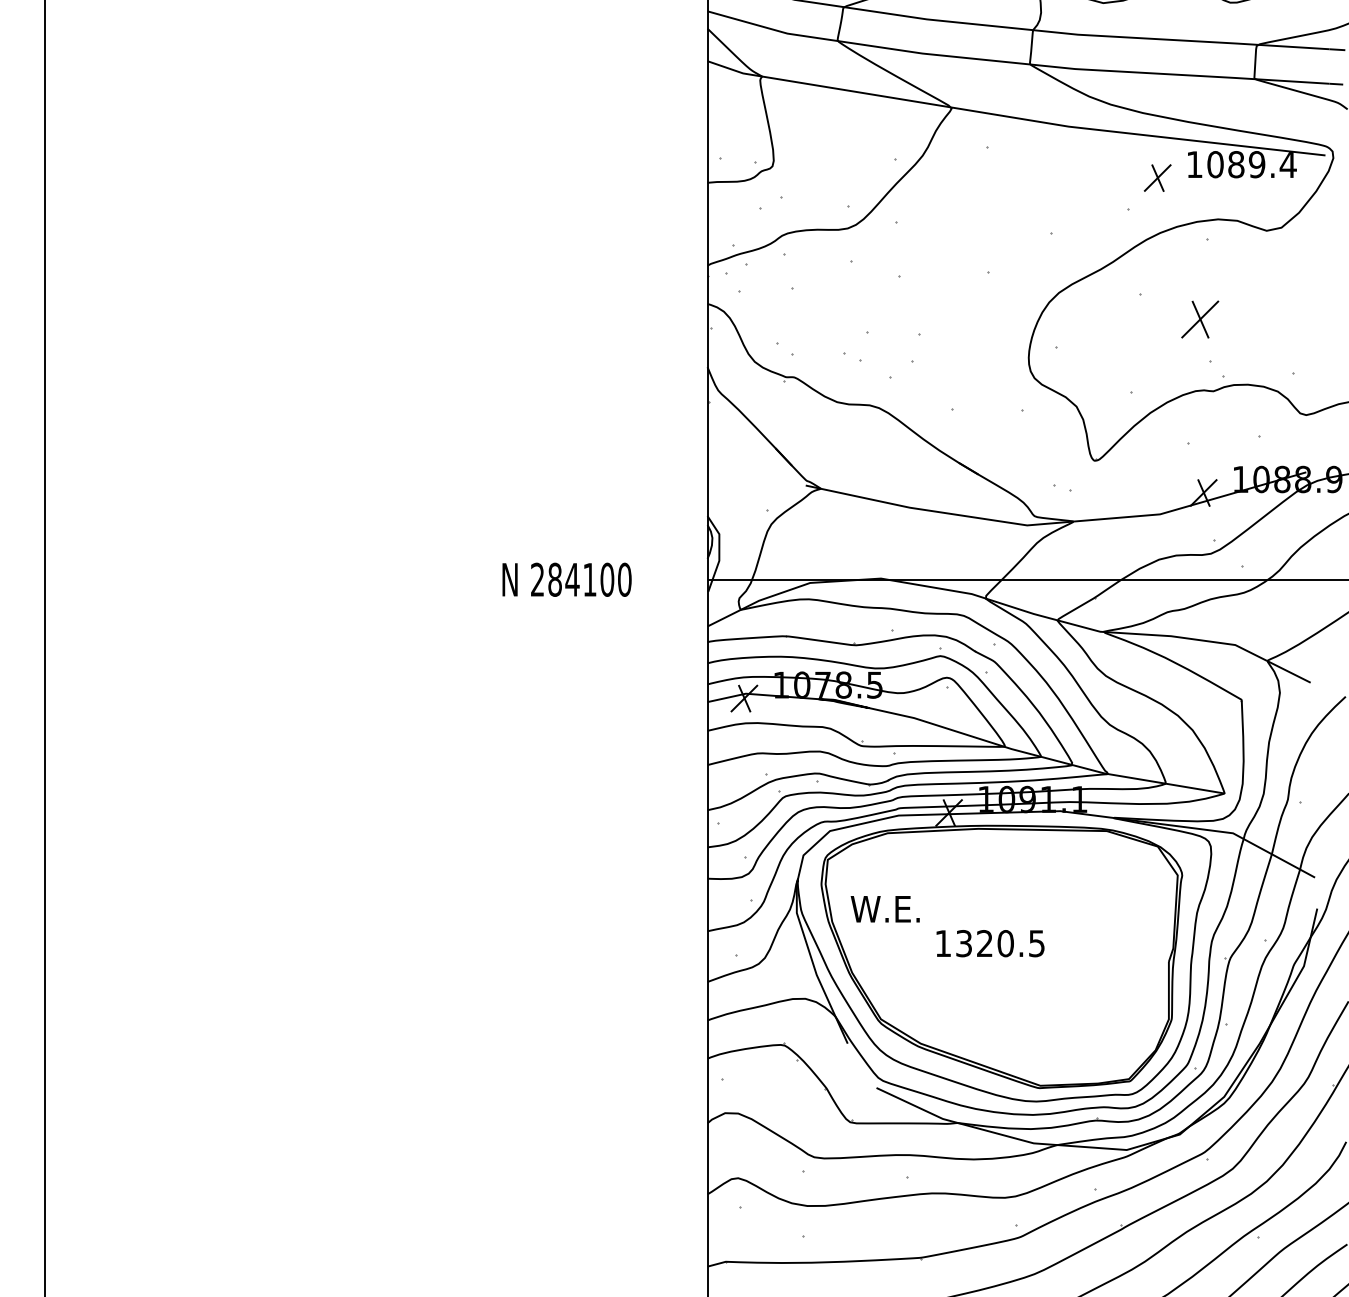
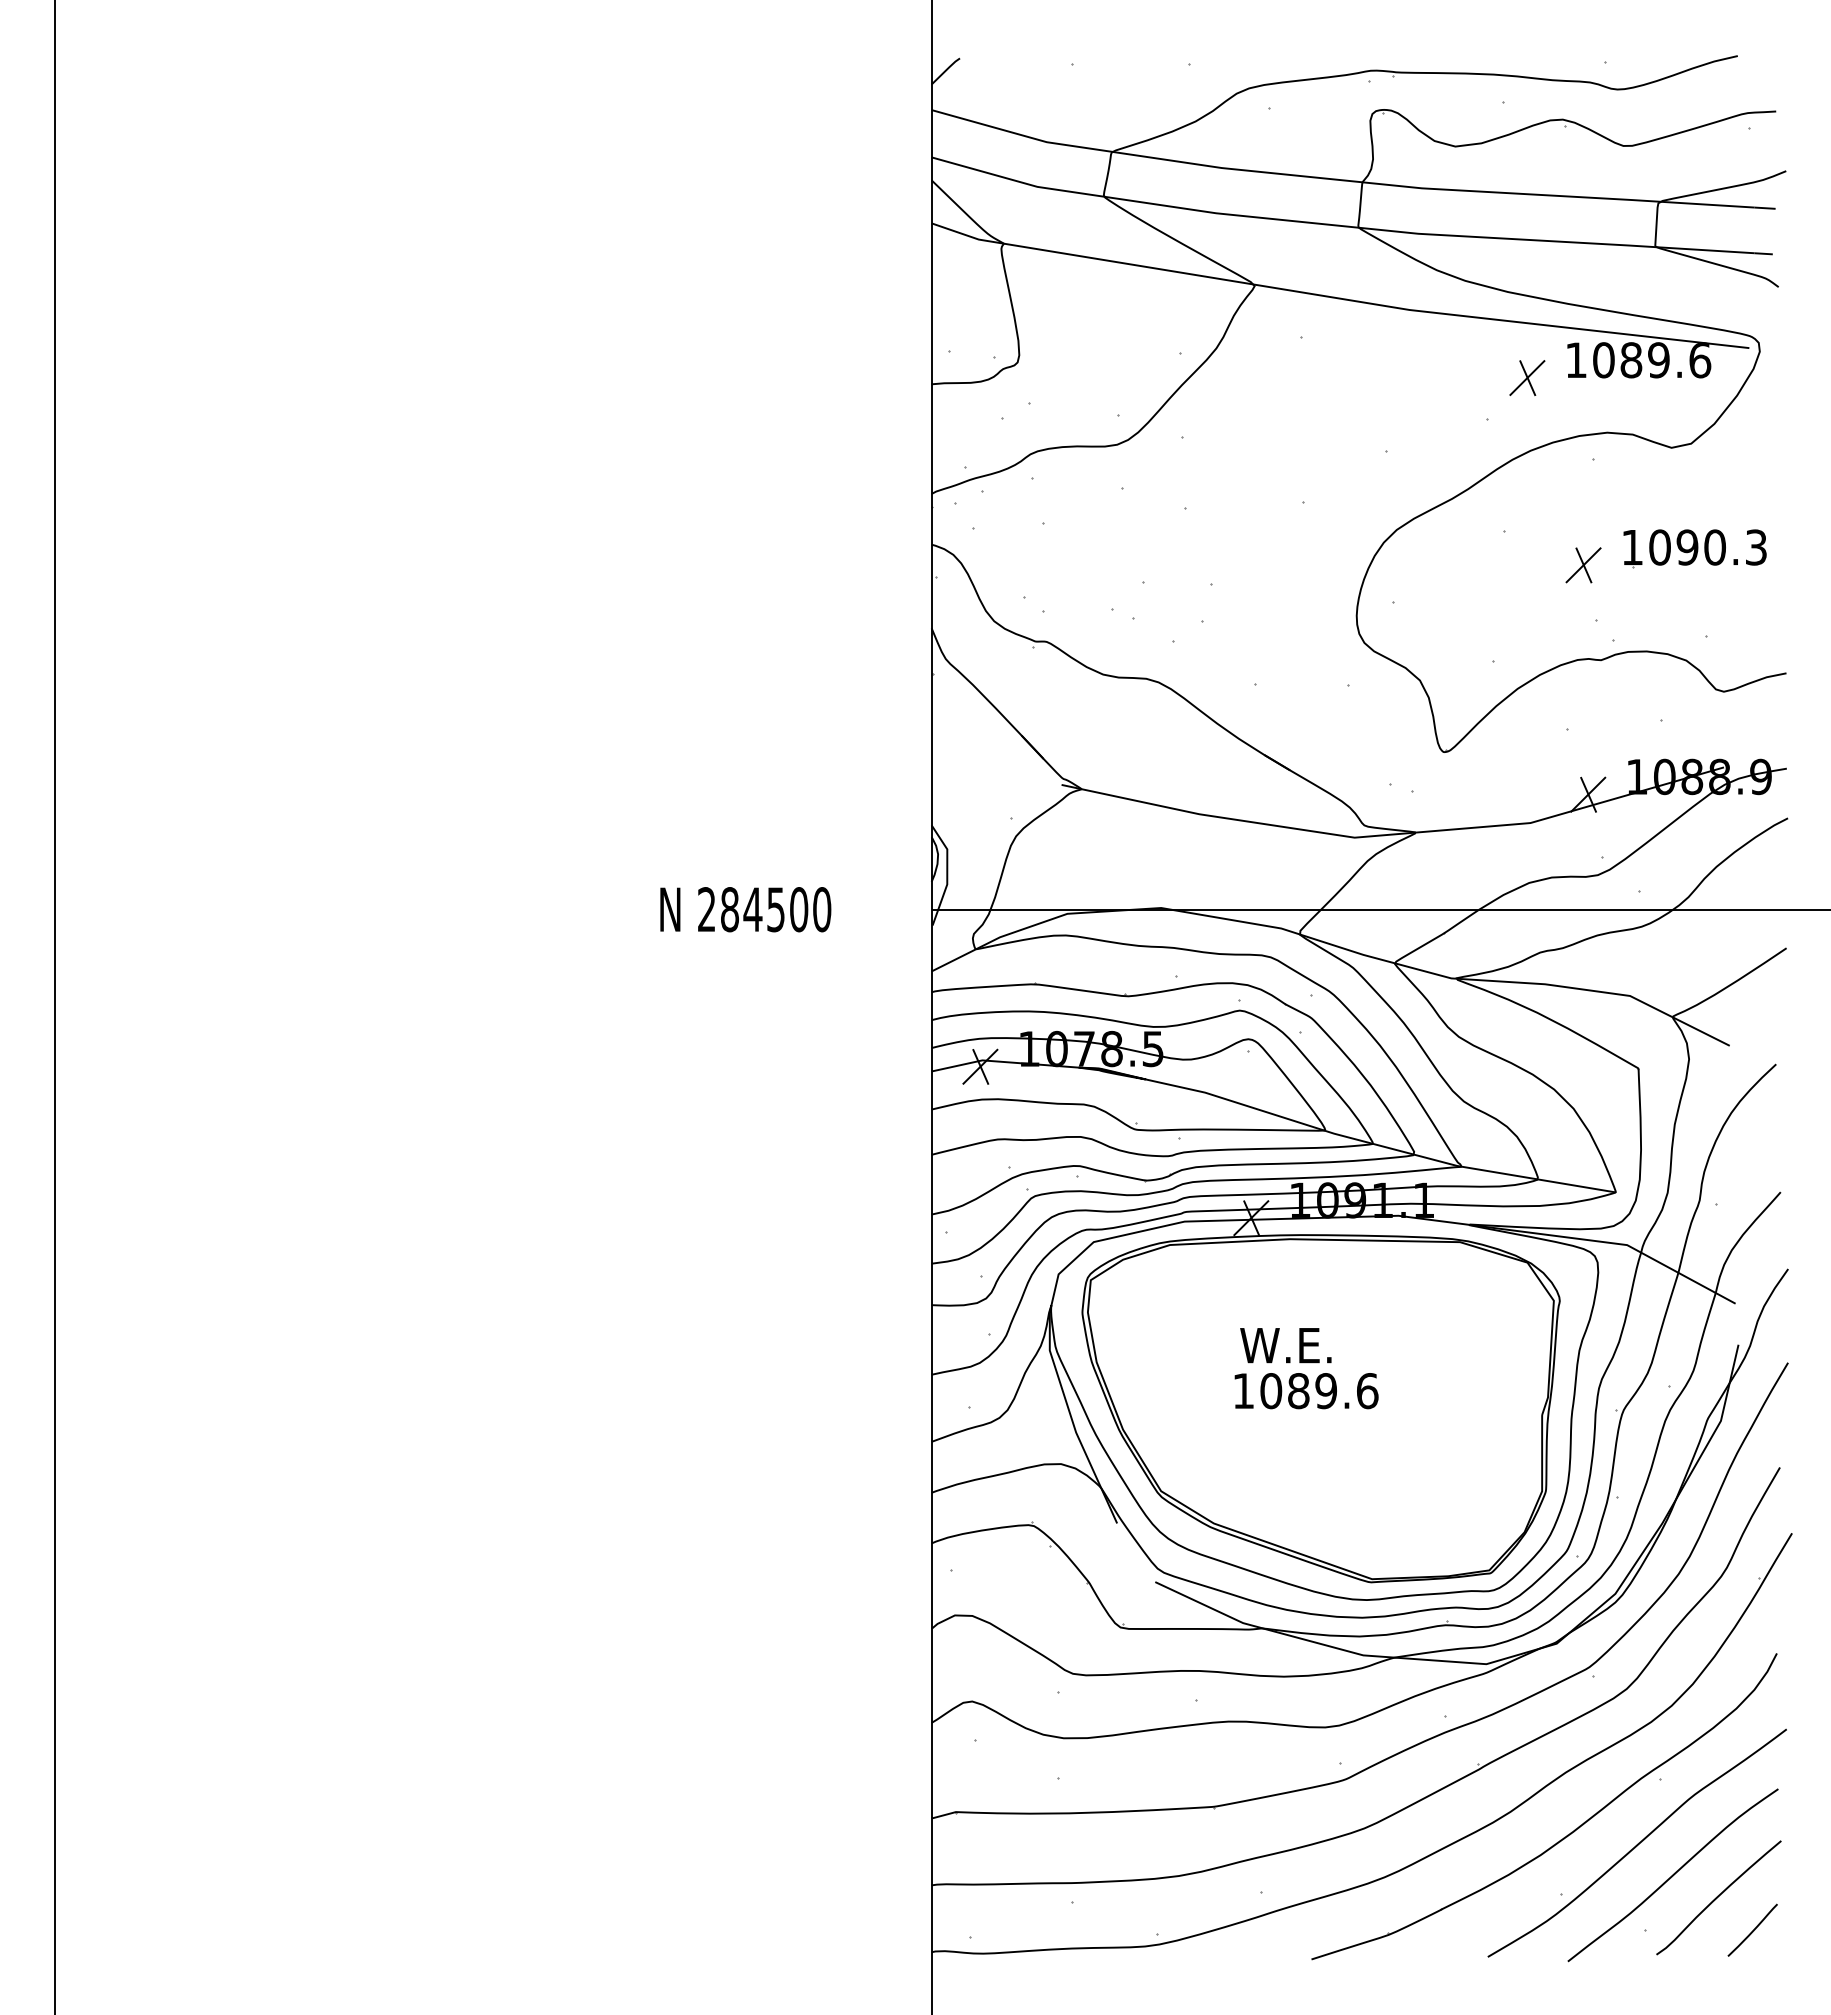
text: (1287, 164) -> (1699, 360), 1089.4 -> 1089.6
part: (1284, 306) -> (1694, 548), added
part: (1200, 319) -> (1583, 565), size x0.71
text: (589, 579) -> (775, 909), 284100 -> 284500
text: (885, 909) -> (1285, 1345), moved
text: (1000, 943) -> (1319, 1391), 1320.5 -> 1089.6

